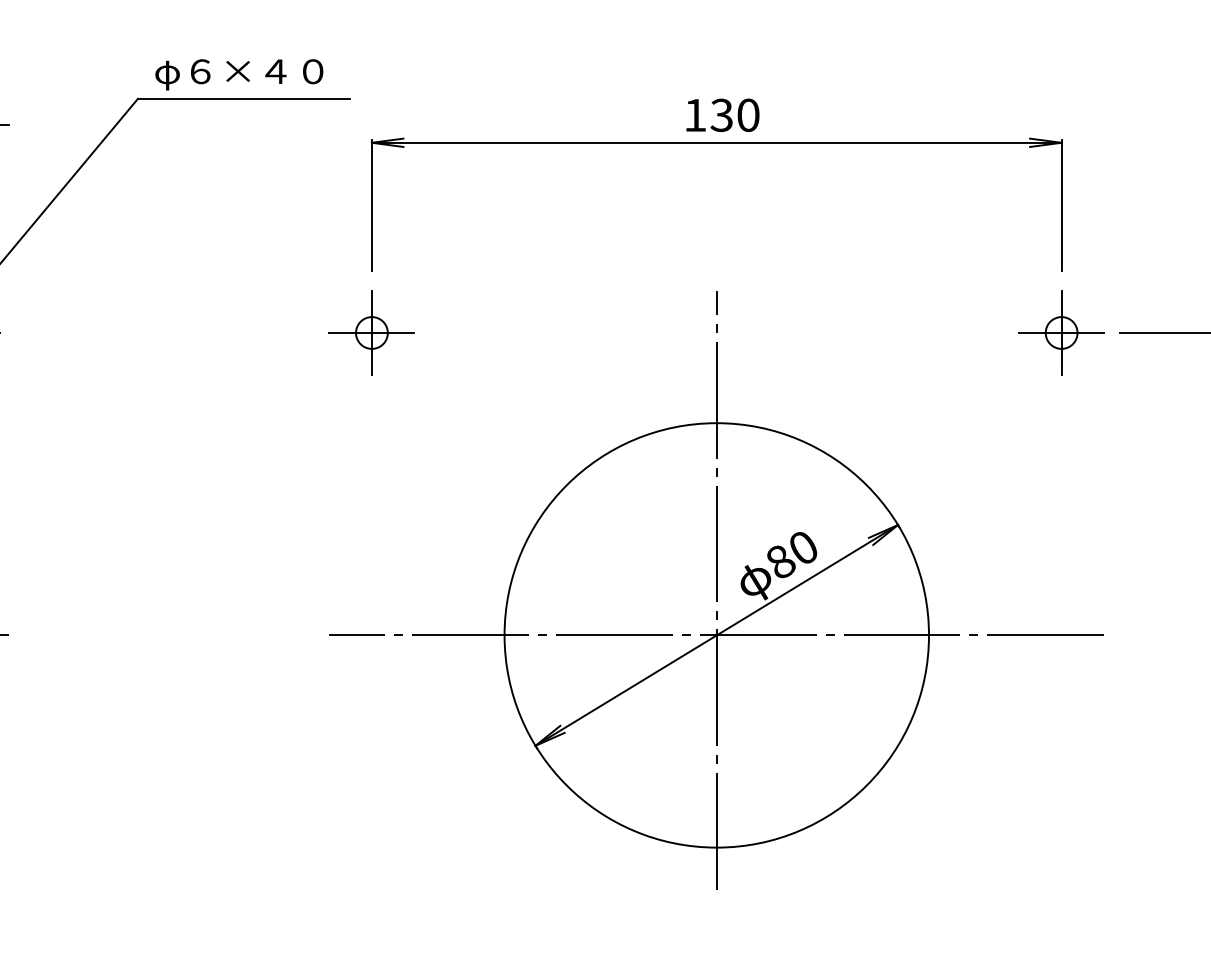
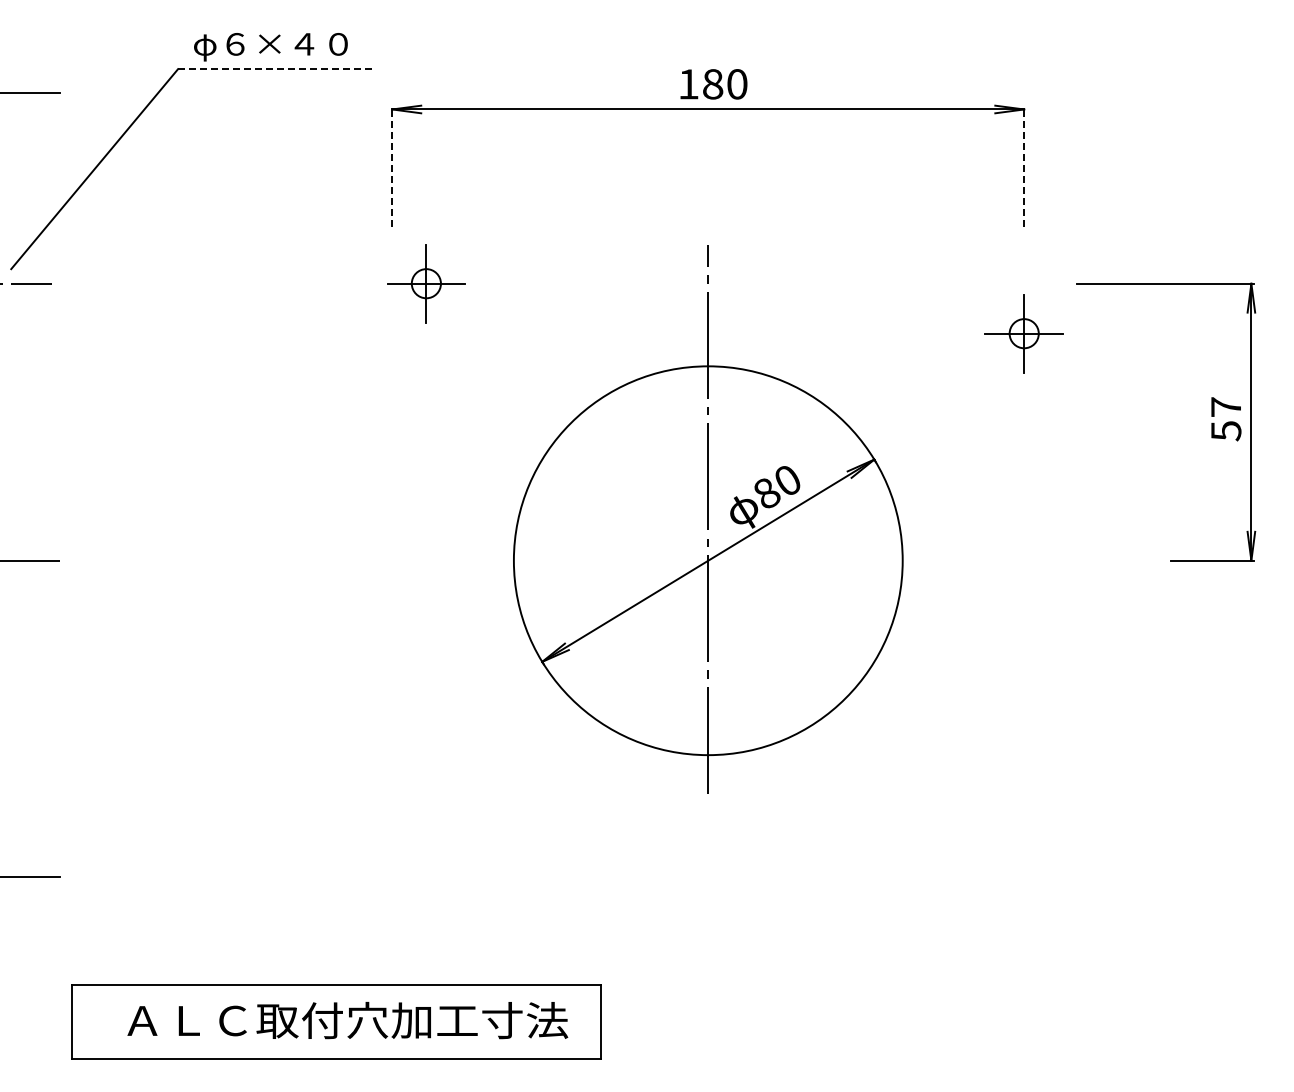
line: (244, 99) -> (275, 69), solid -> dashed
text: (721, 115) -> (712, 84), 130 -> 180
line: (372, 205) -> (392, 166), solid -> dashed
line: (1061, 205) -> (1024, 166), solid -> dashed
part: (372, 332) -> (426, 283), moved
part: (1060, 332) -> (1023, 333), moved
line: (716, 635) -> (708, 560), removed

